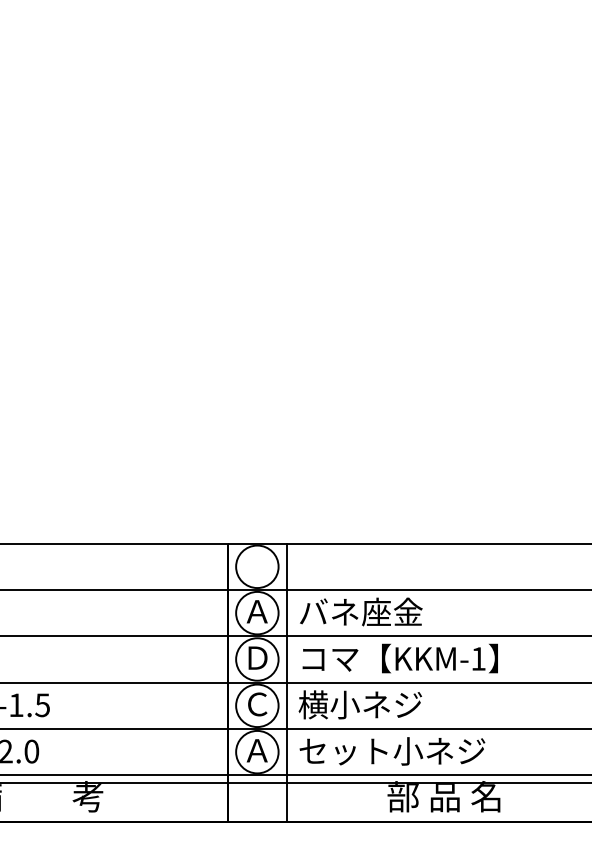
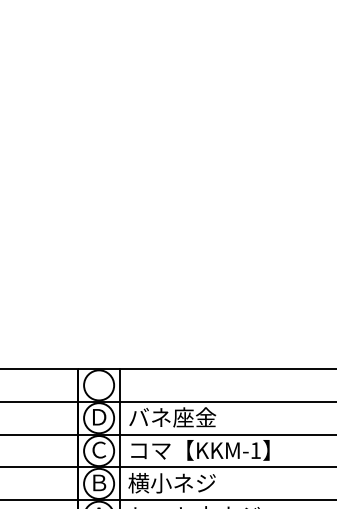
text: (256, 611) -> (98, 417), Ａ -> Ｄ
text: (257, 658) -> (99, 450), Ｄ -> Ｃ
text: (257, 704) -> (99, 482), Ｃ -> Ｂ

